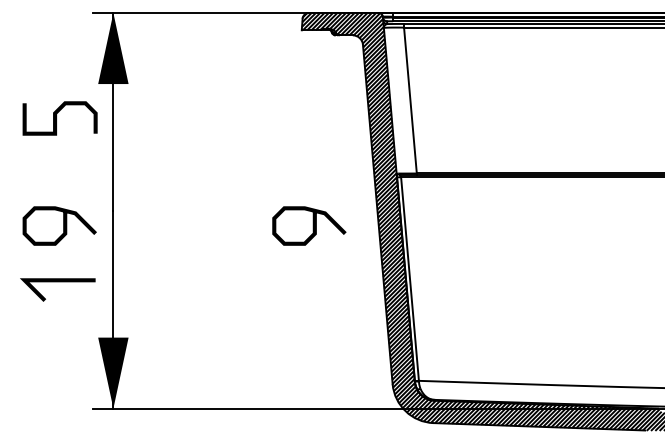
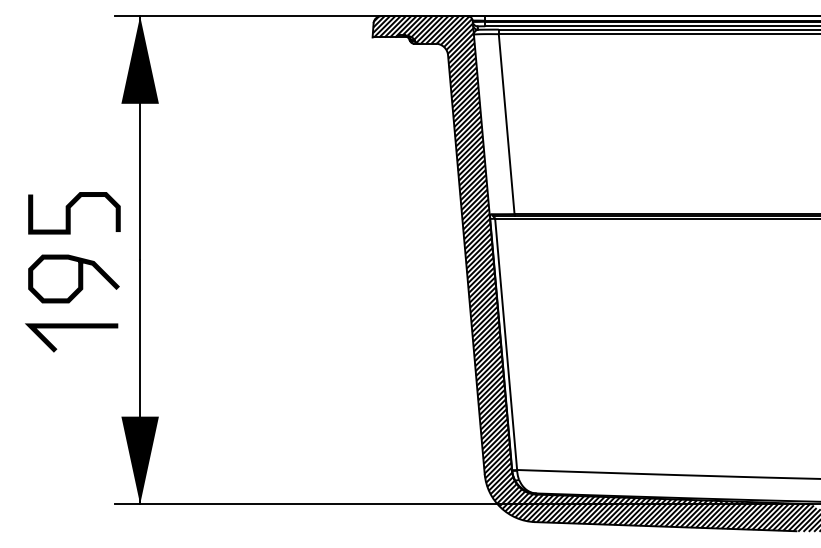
curve: (56, 118) -> (70, 213), moved
curve: (313, 225) -> (386, 278), removed
line: (57, 282) -> (71, 328), moved

